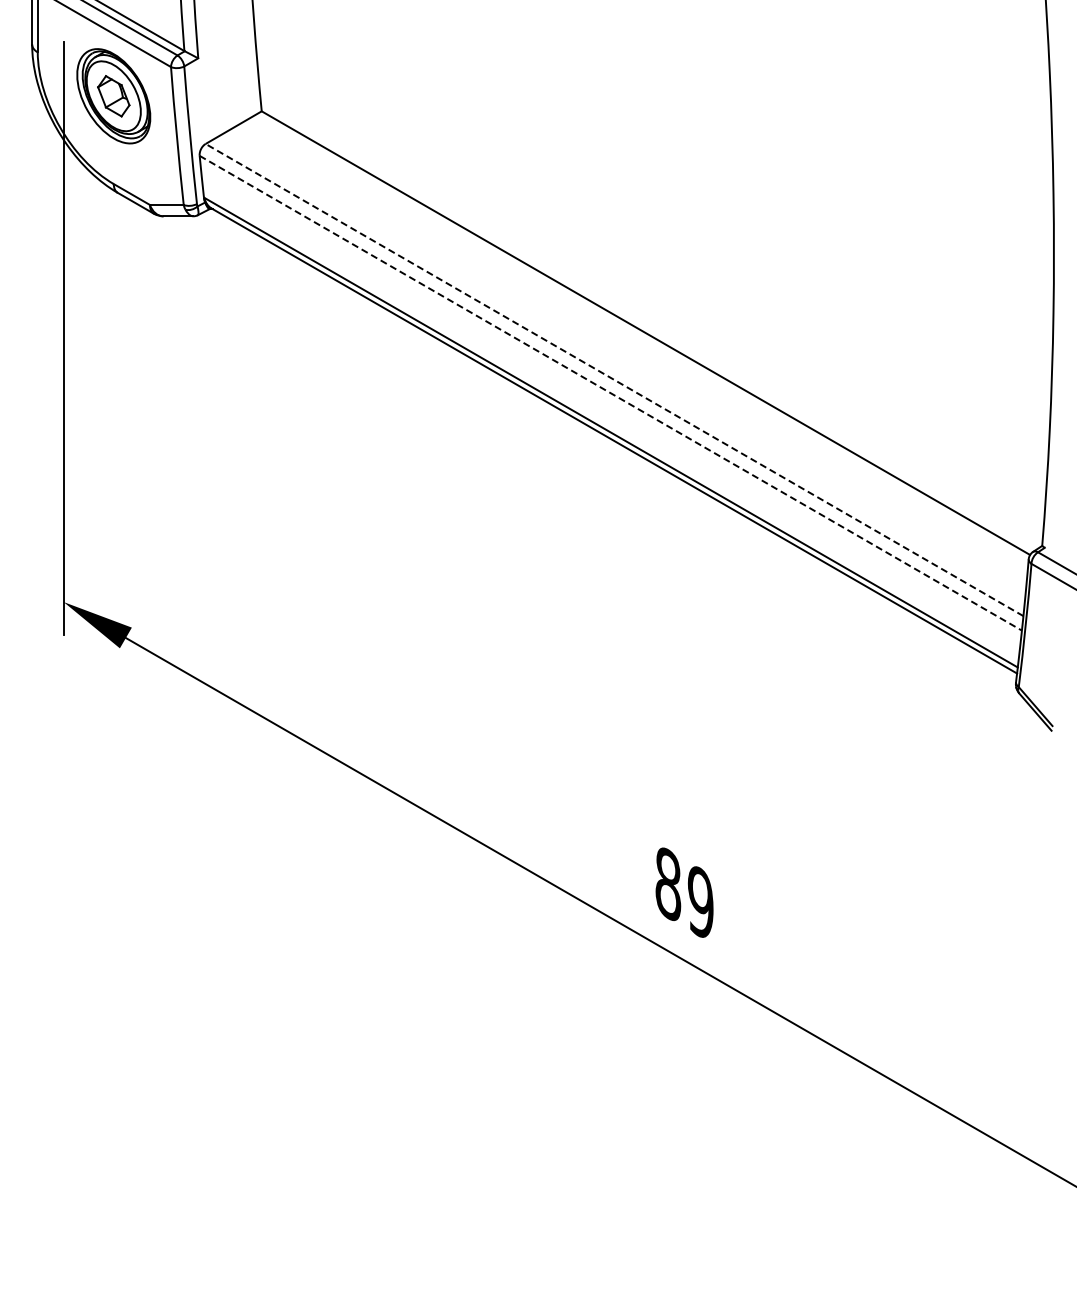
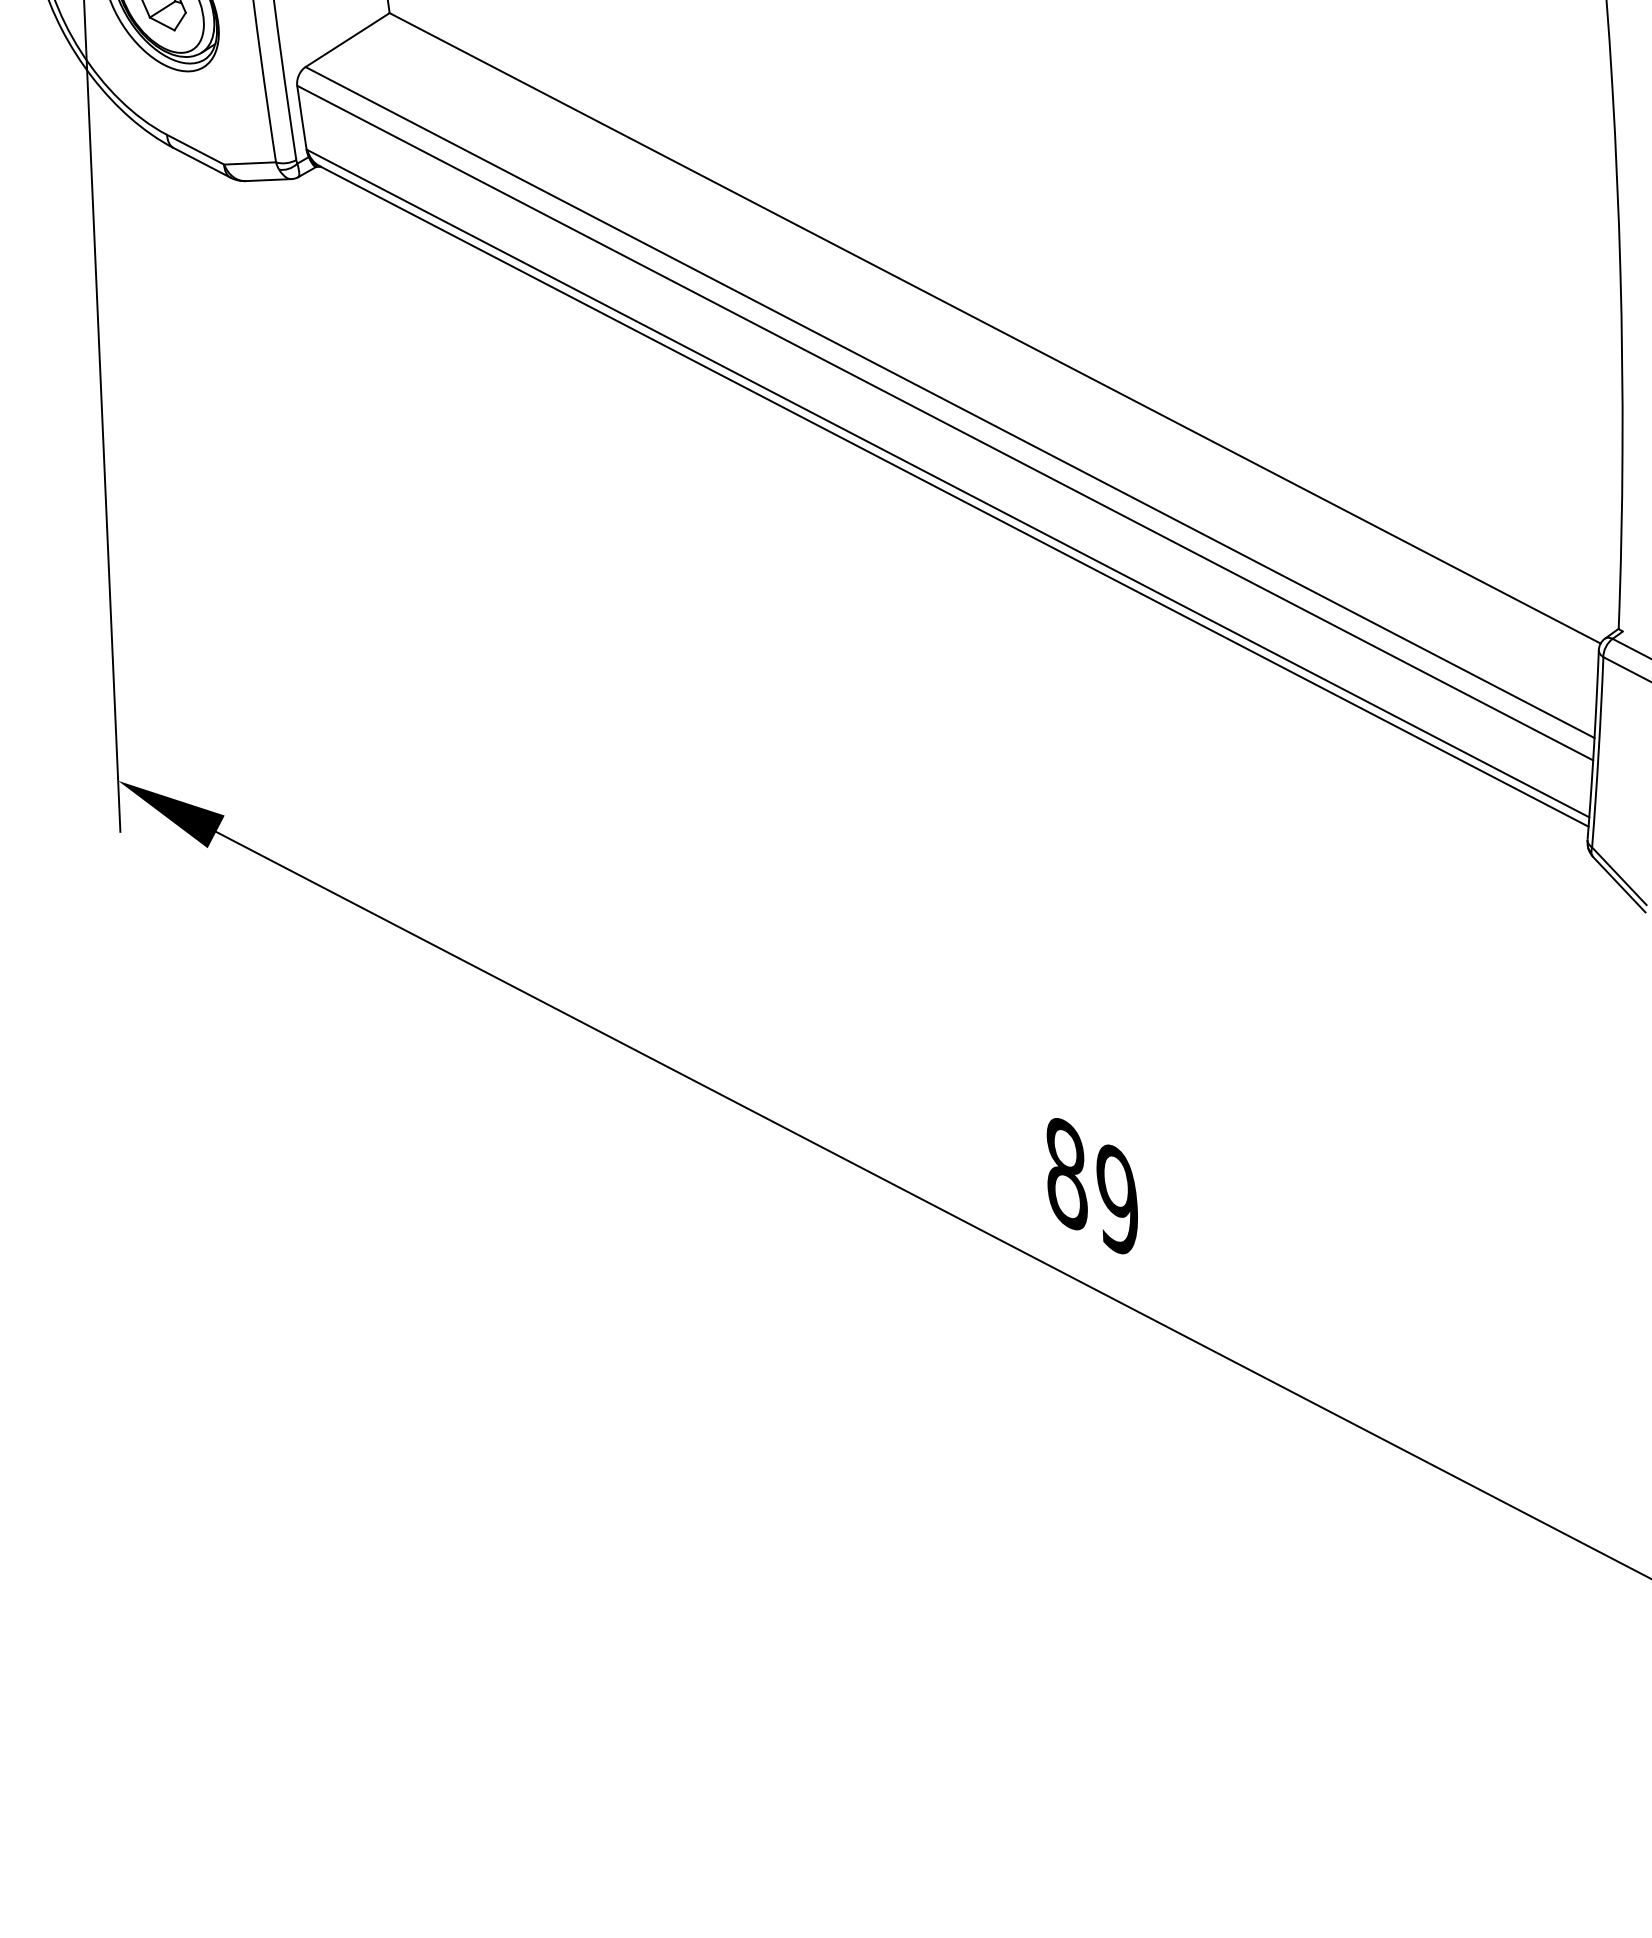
line: (614, 379) -> (949, 401), dashed -> solid
line: (610, 393) -> (944, 423), dashed -> solid

